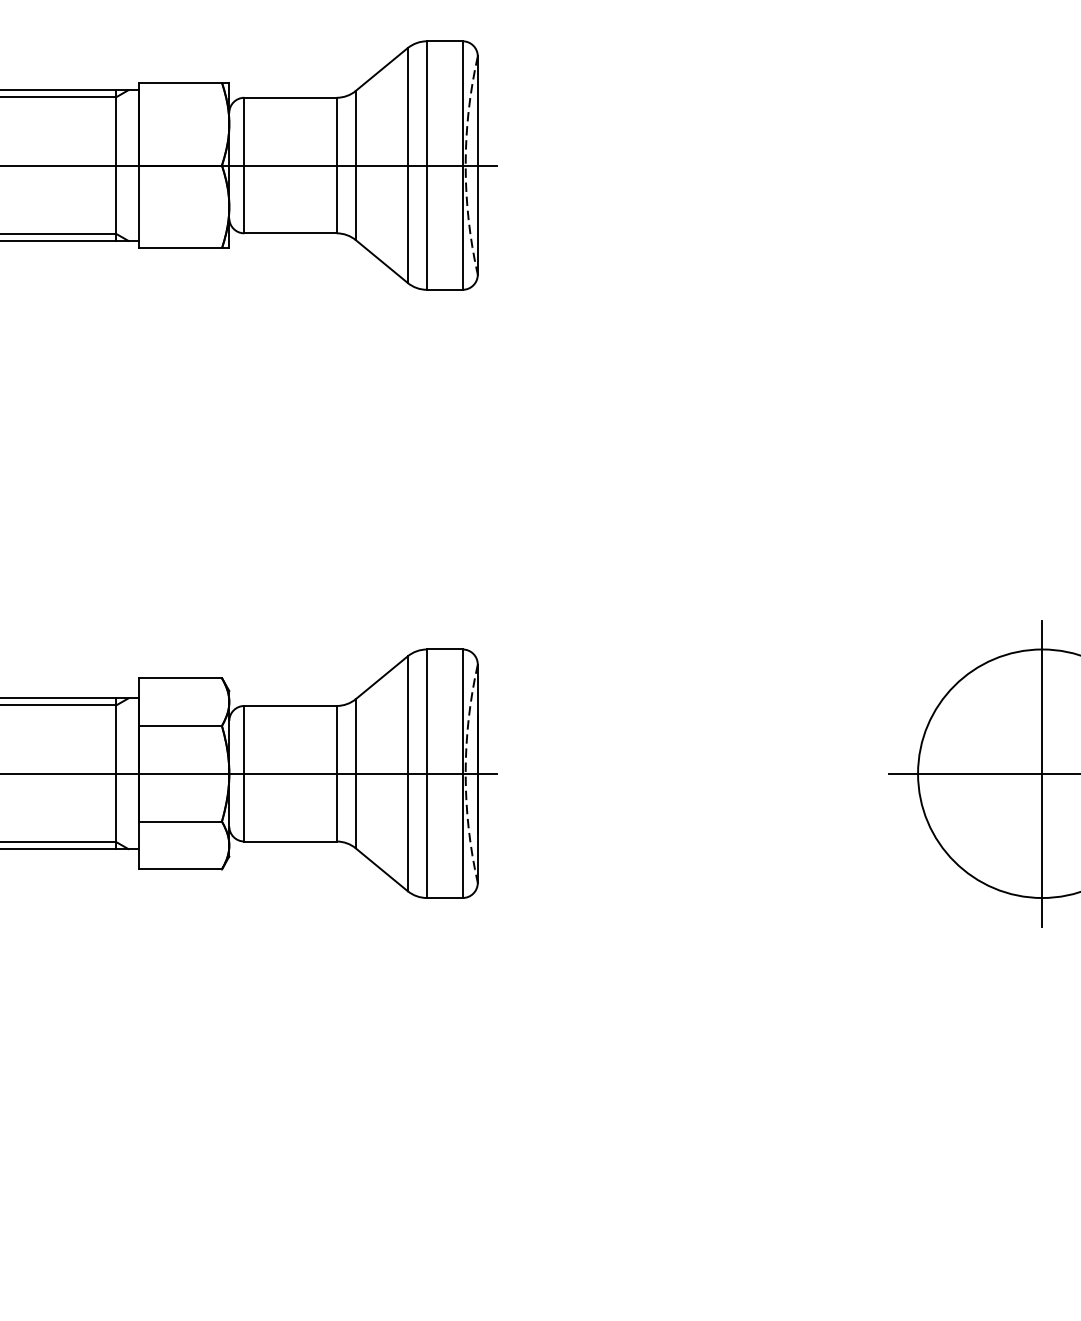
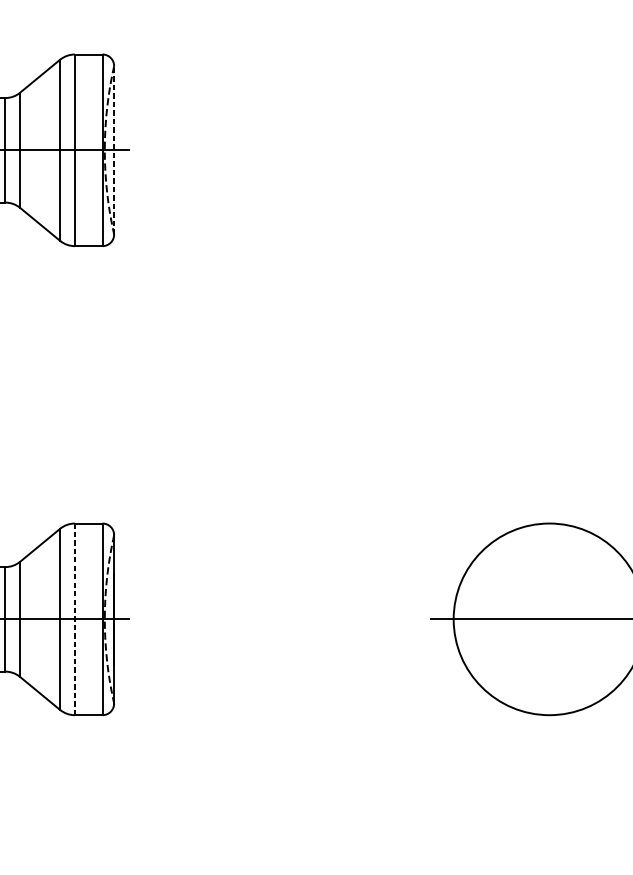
line: (477, 165) -> (113, 150), solid -> dashed
line: (426, 773) -> (74, 619), solid -> dashed
line: (1042, 773) -> (549, 619), removed

